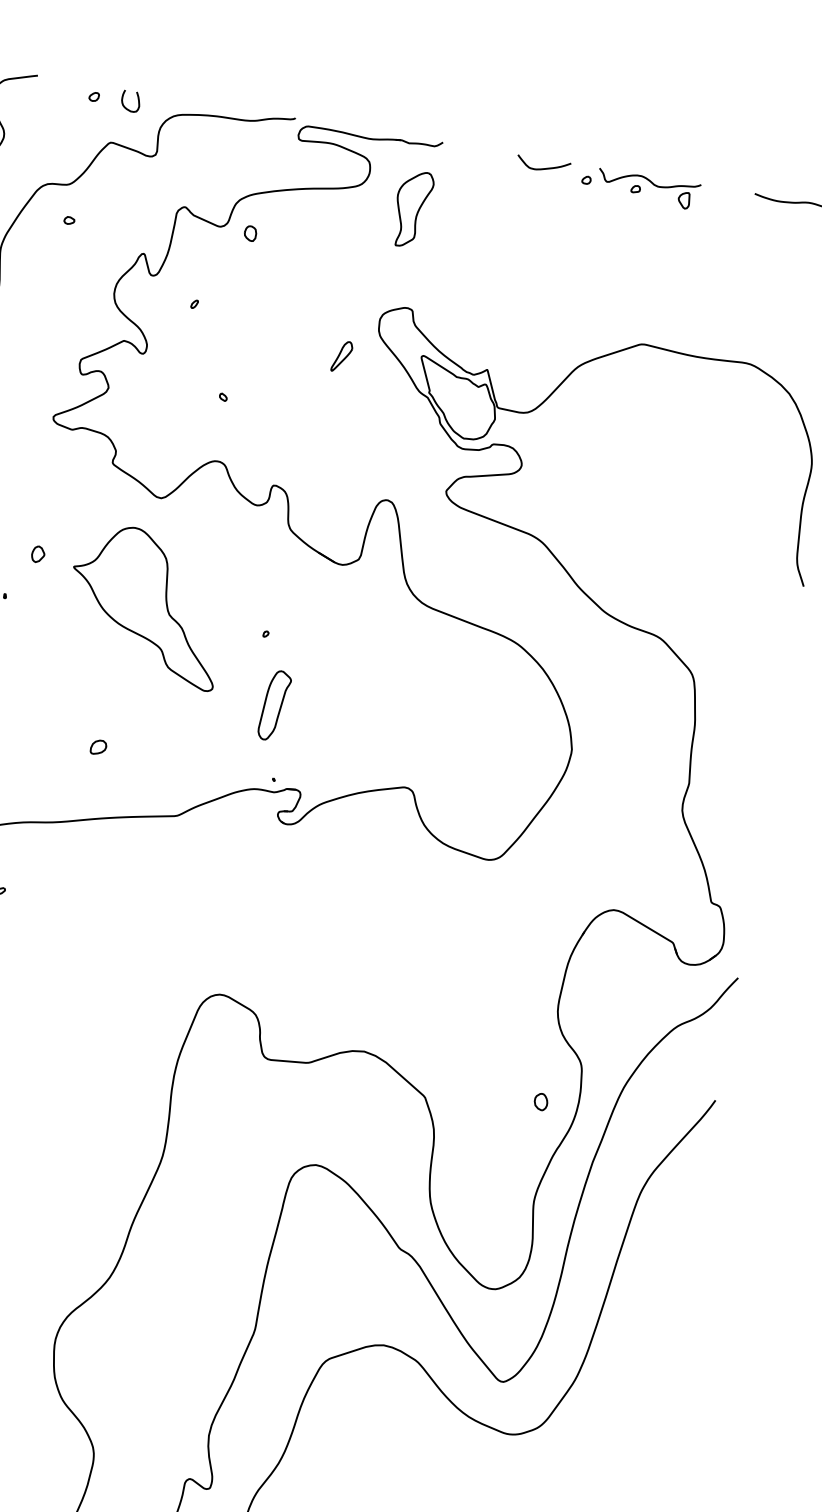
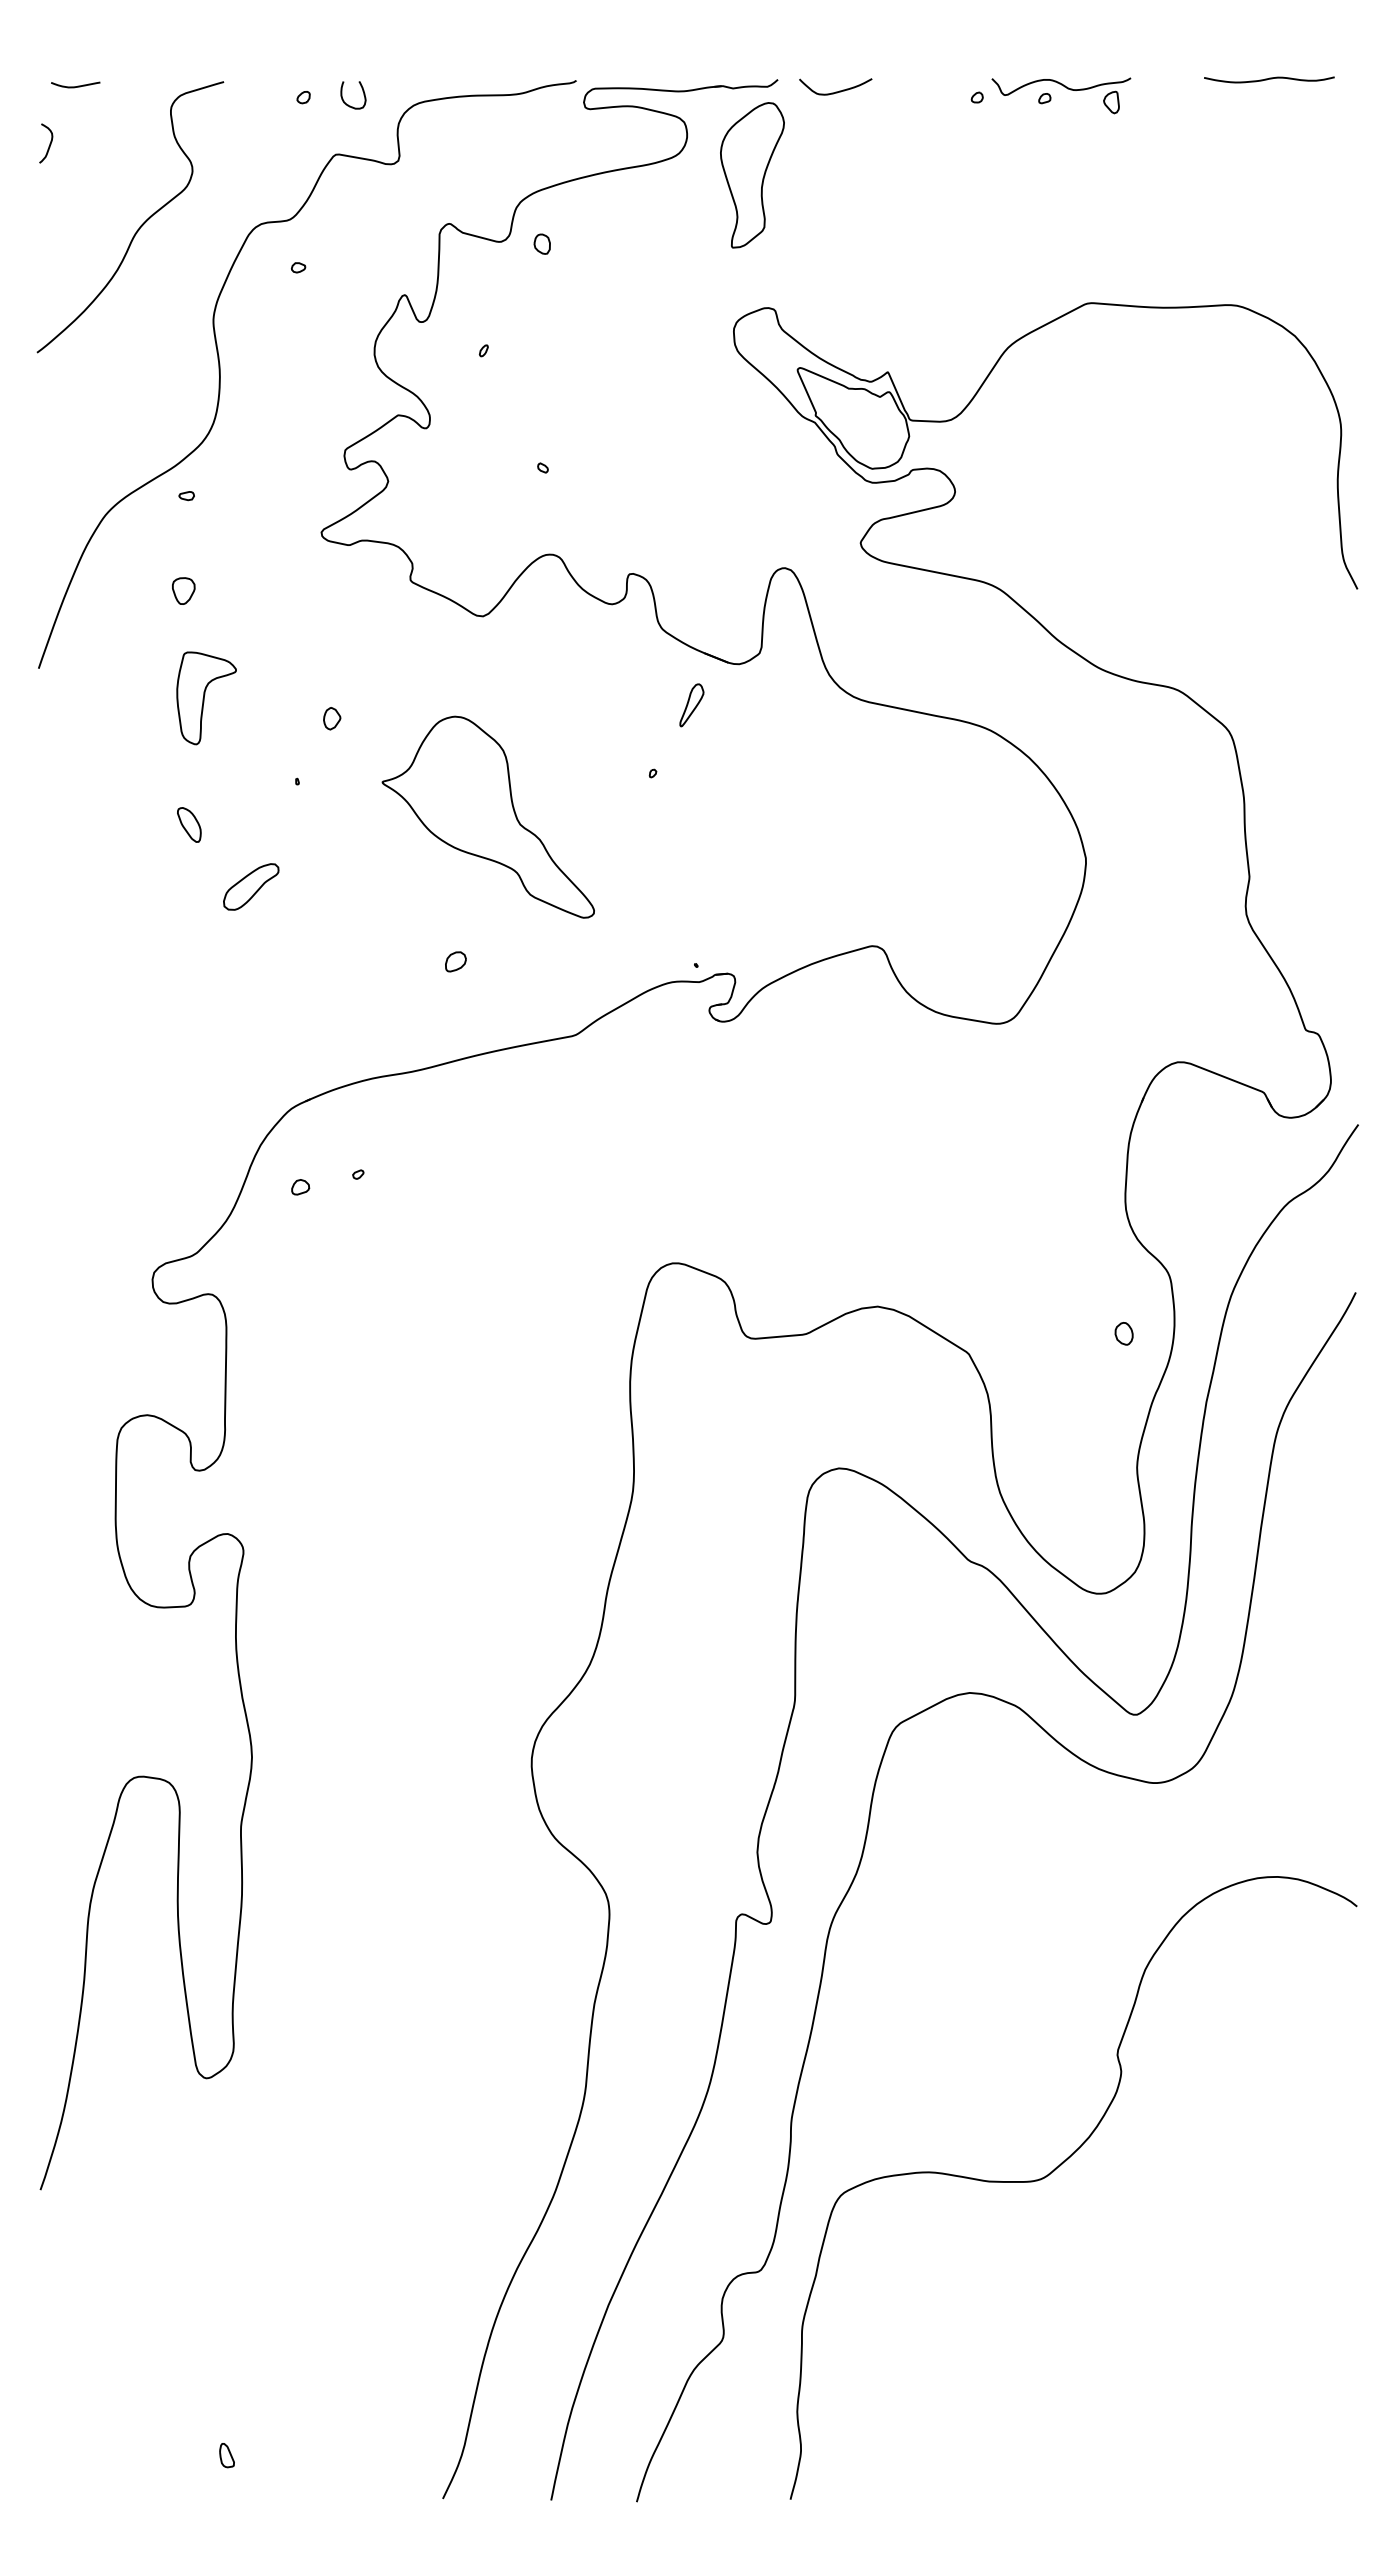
curve: (542, 168) -> (835, 91), moved
part: (411, 209) -> (751, 175), size x1.4
part: (341, 356) -> (691, 705), moved
part: (146, 604) -> (487, 816), moved
part: (274, 705) -> (680, 866), removed

